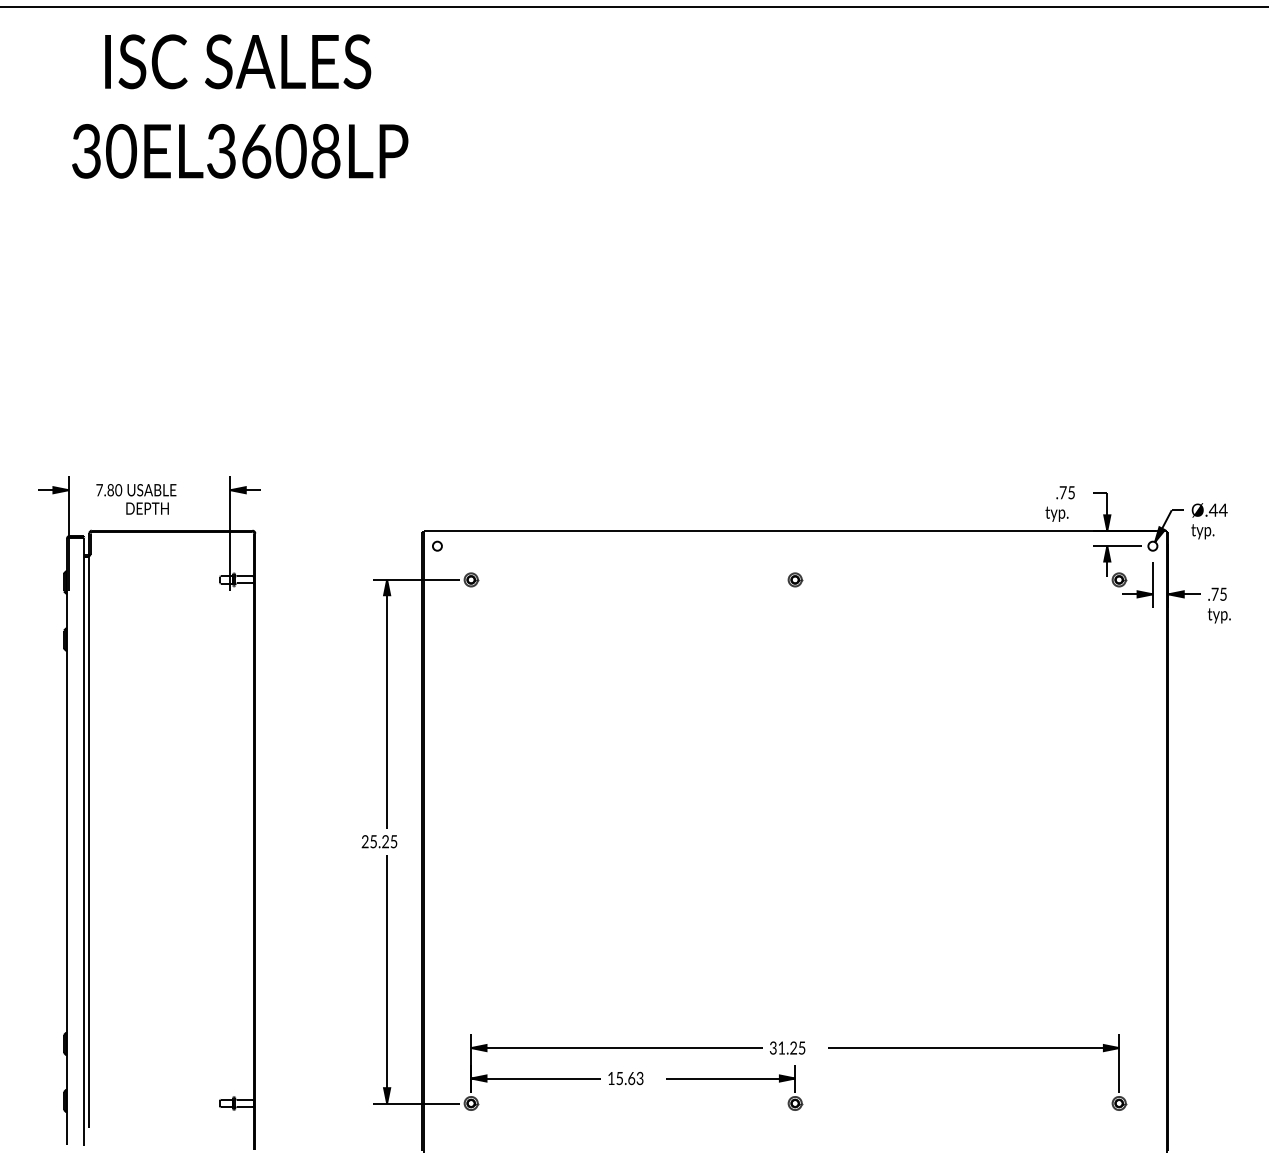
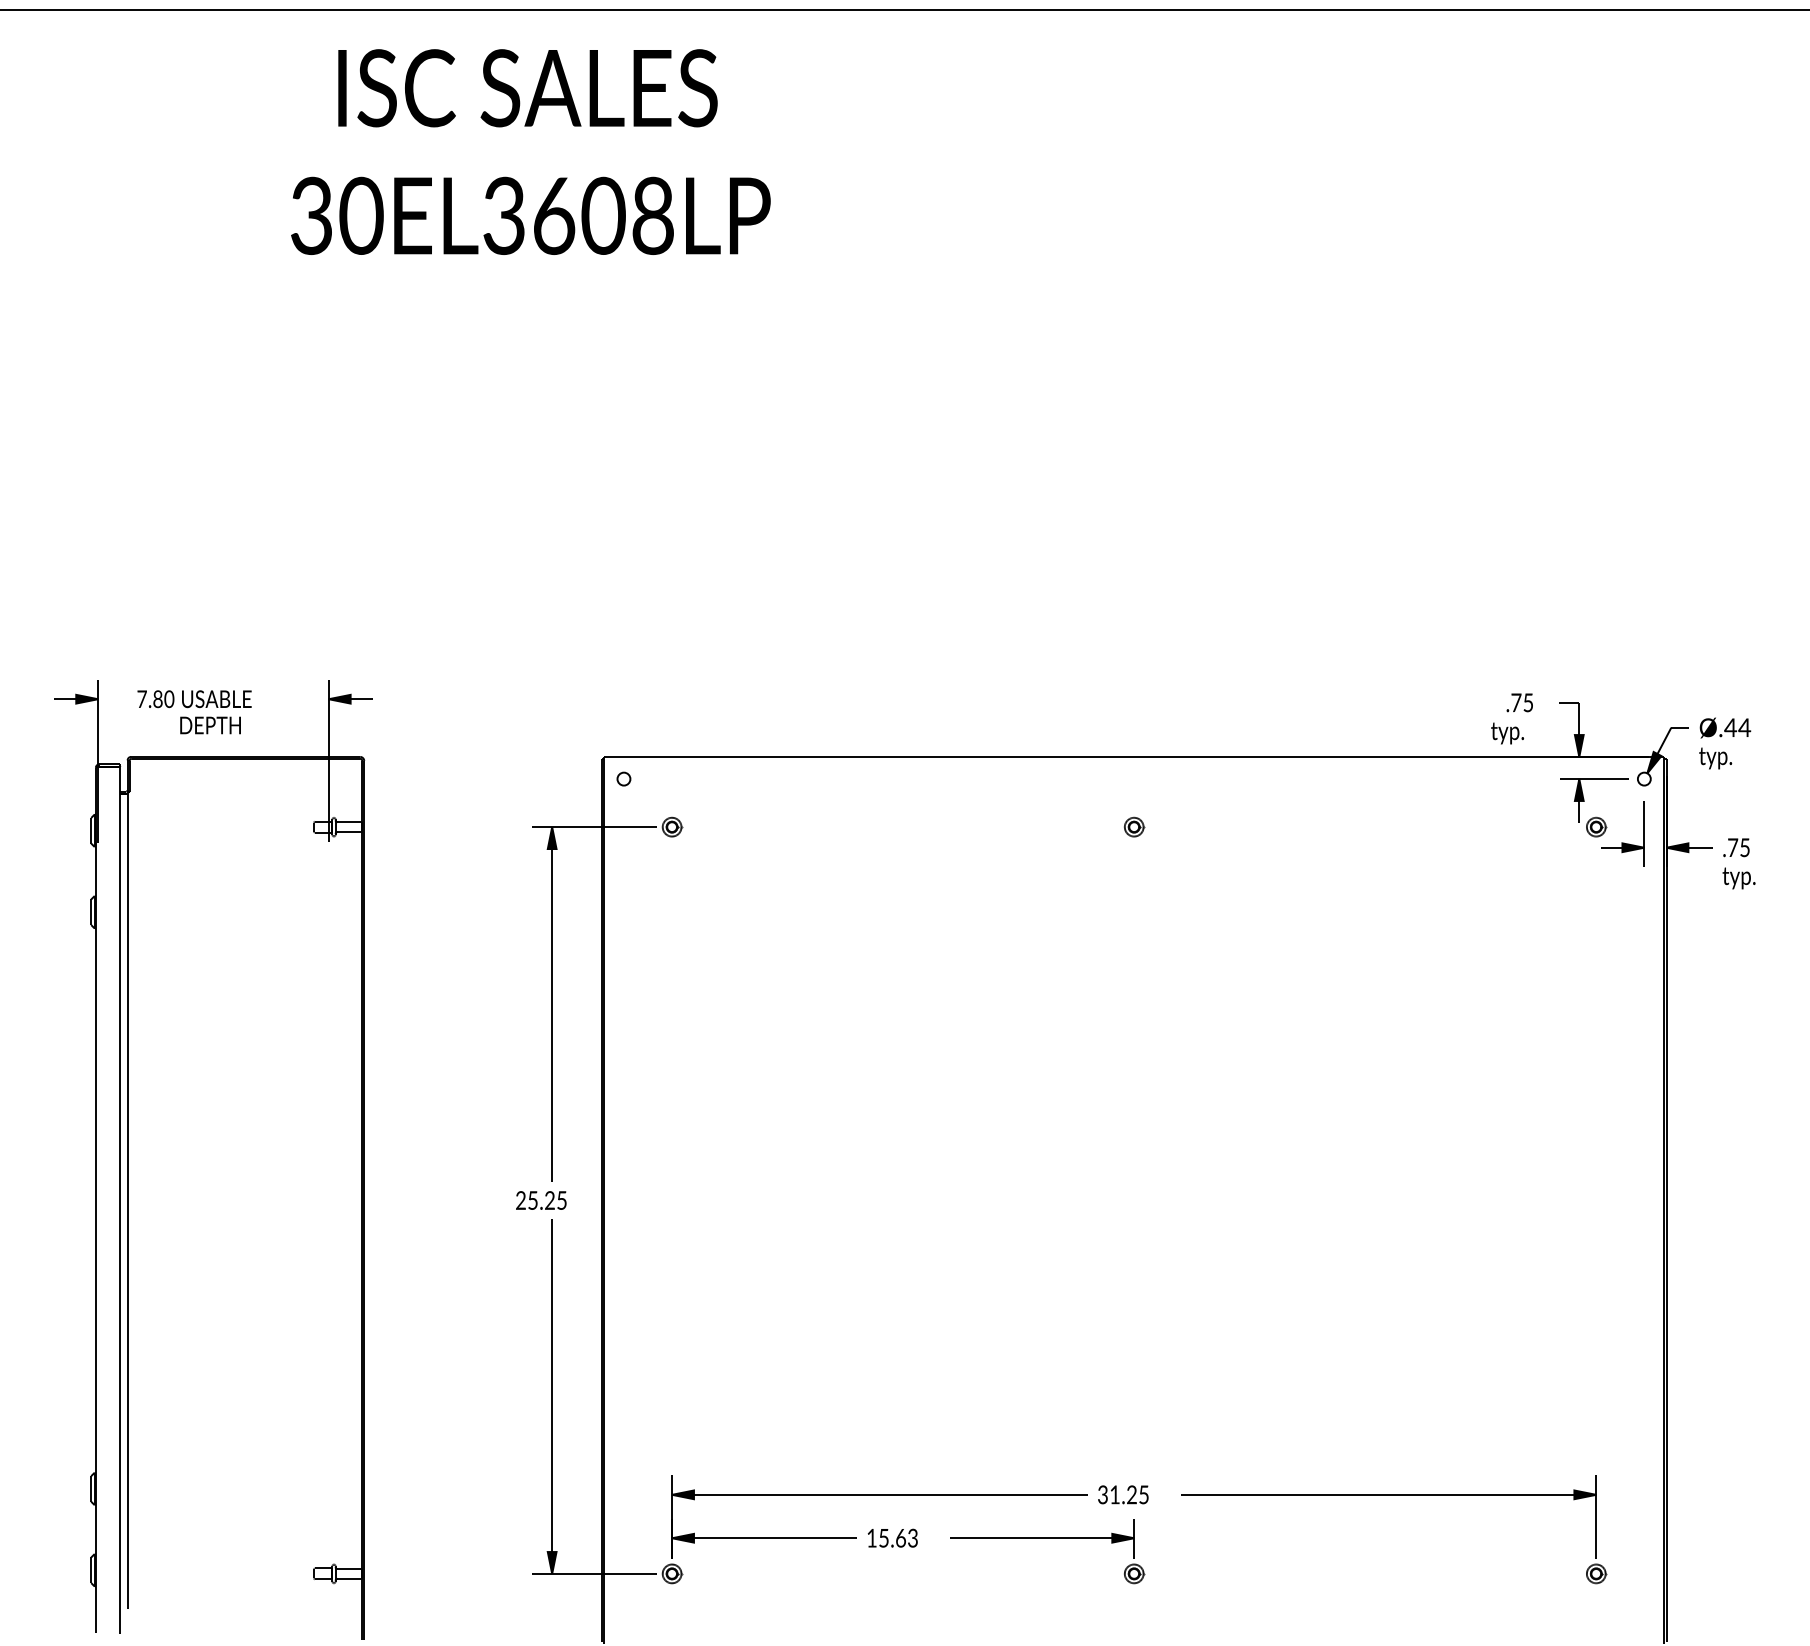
text: (240, 106) -> (531, 151), moved

